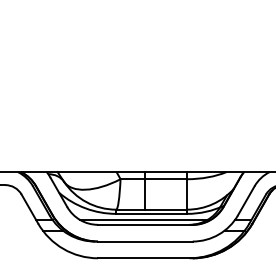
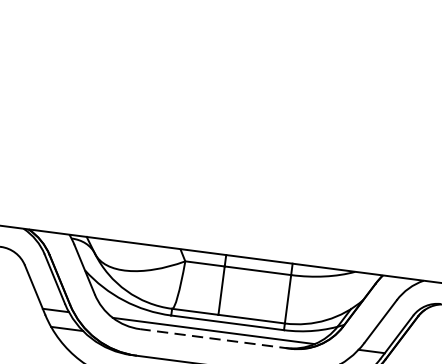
line: (144, 224) -> (213, 338), solid -> dashed

